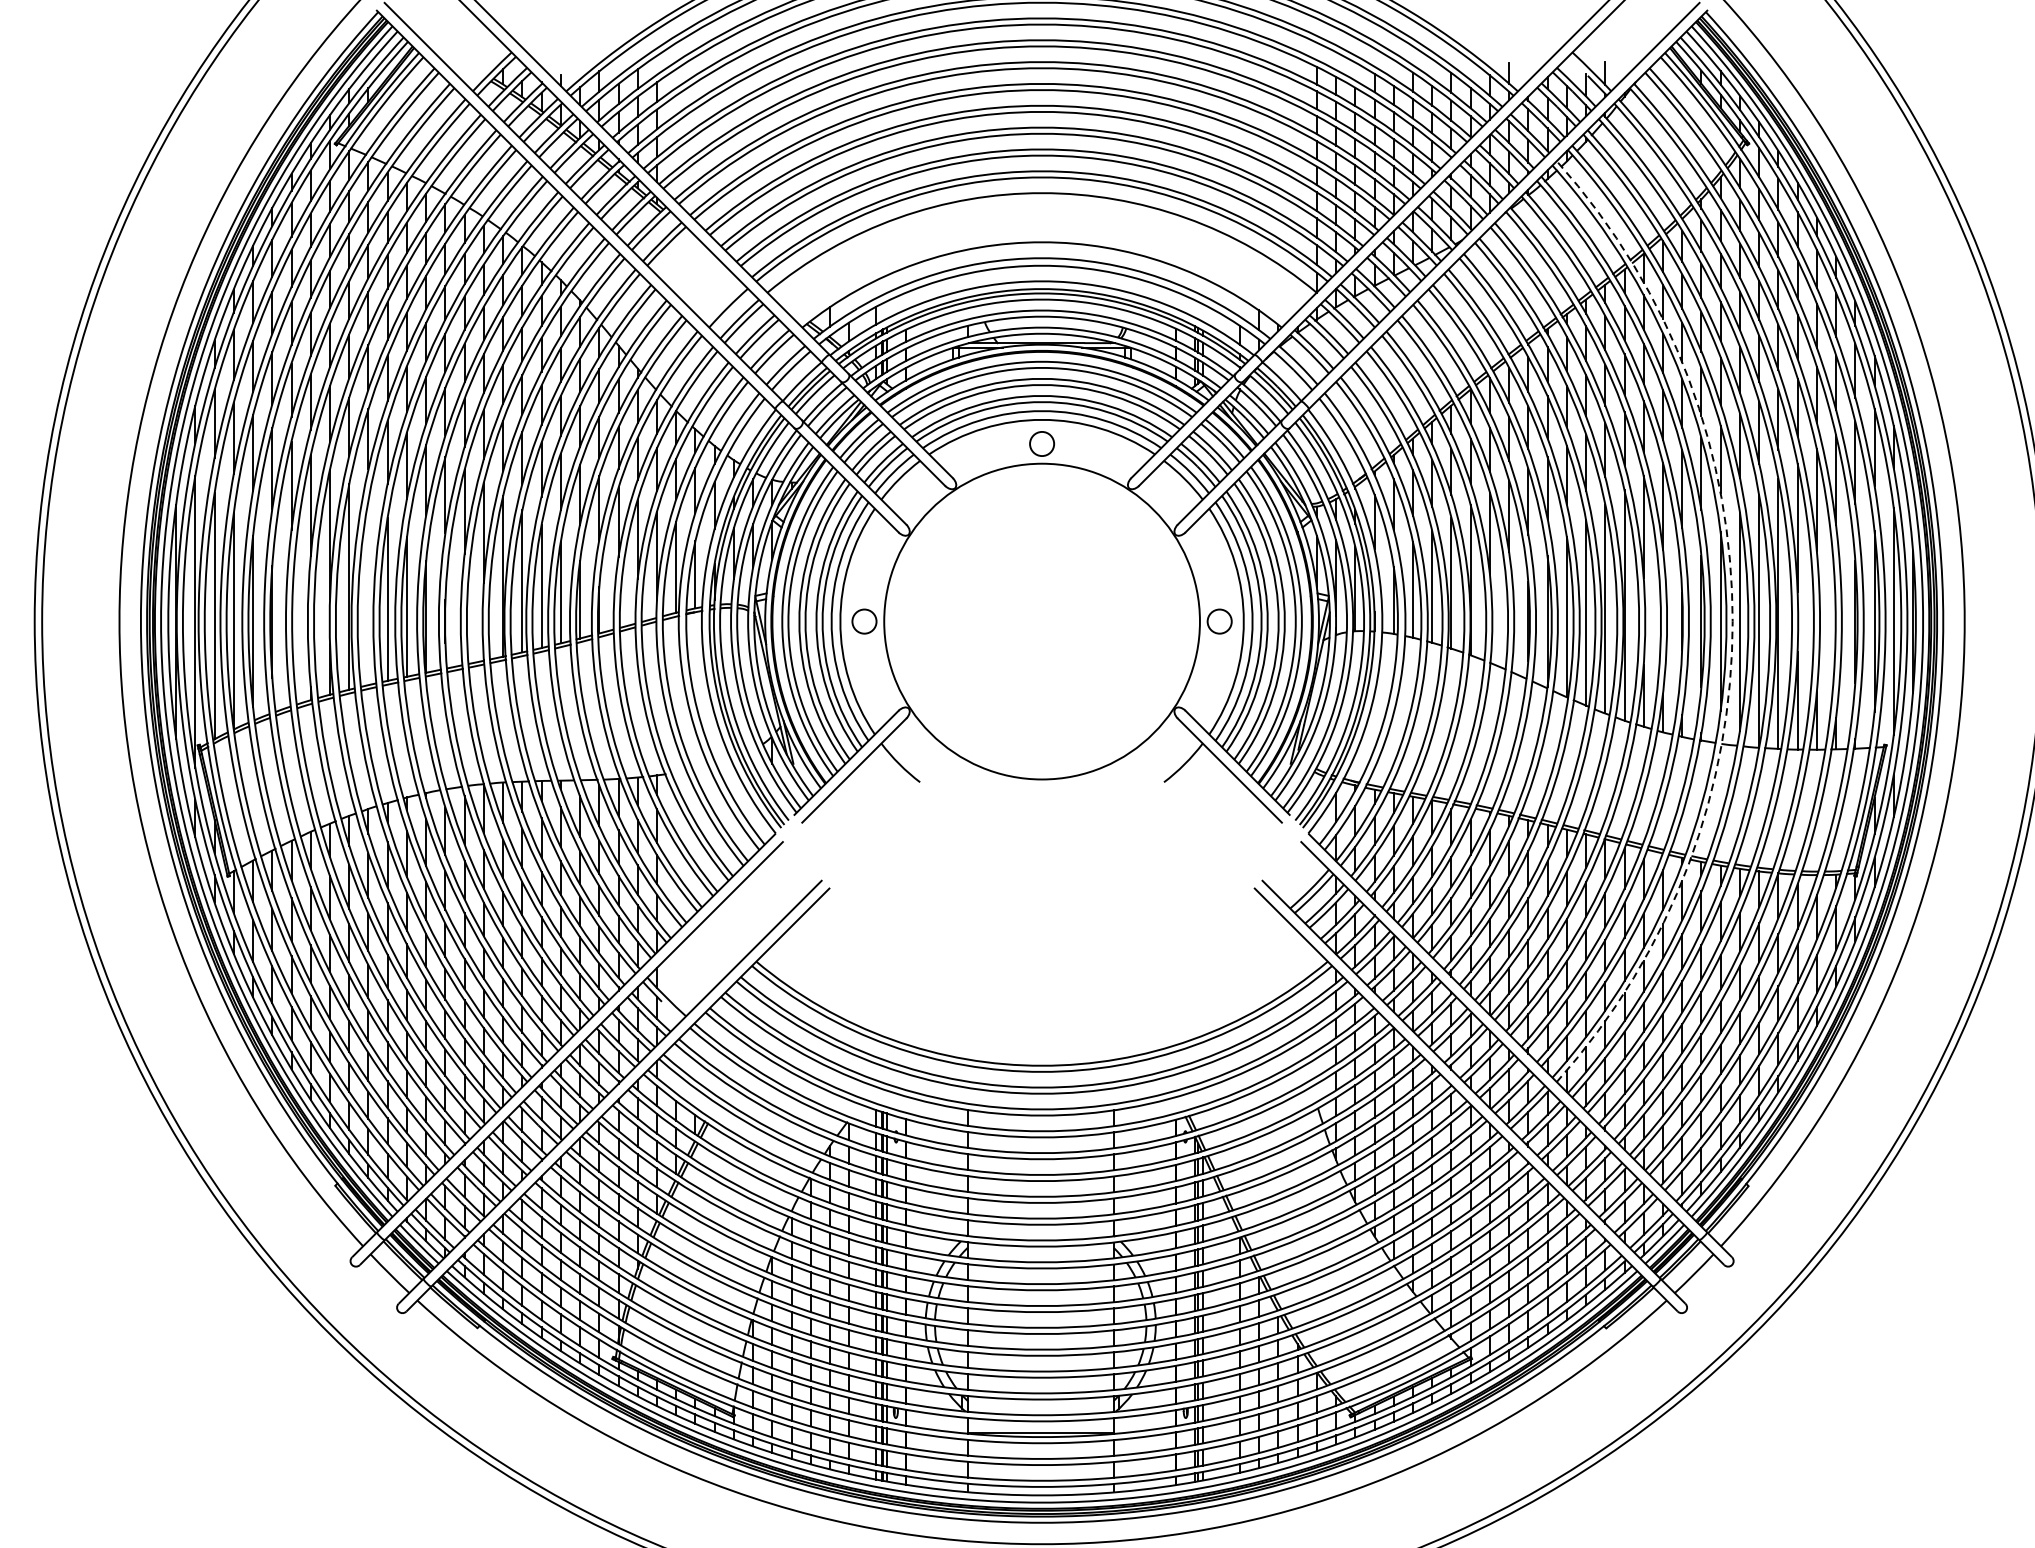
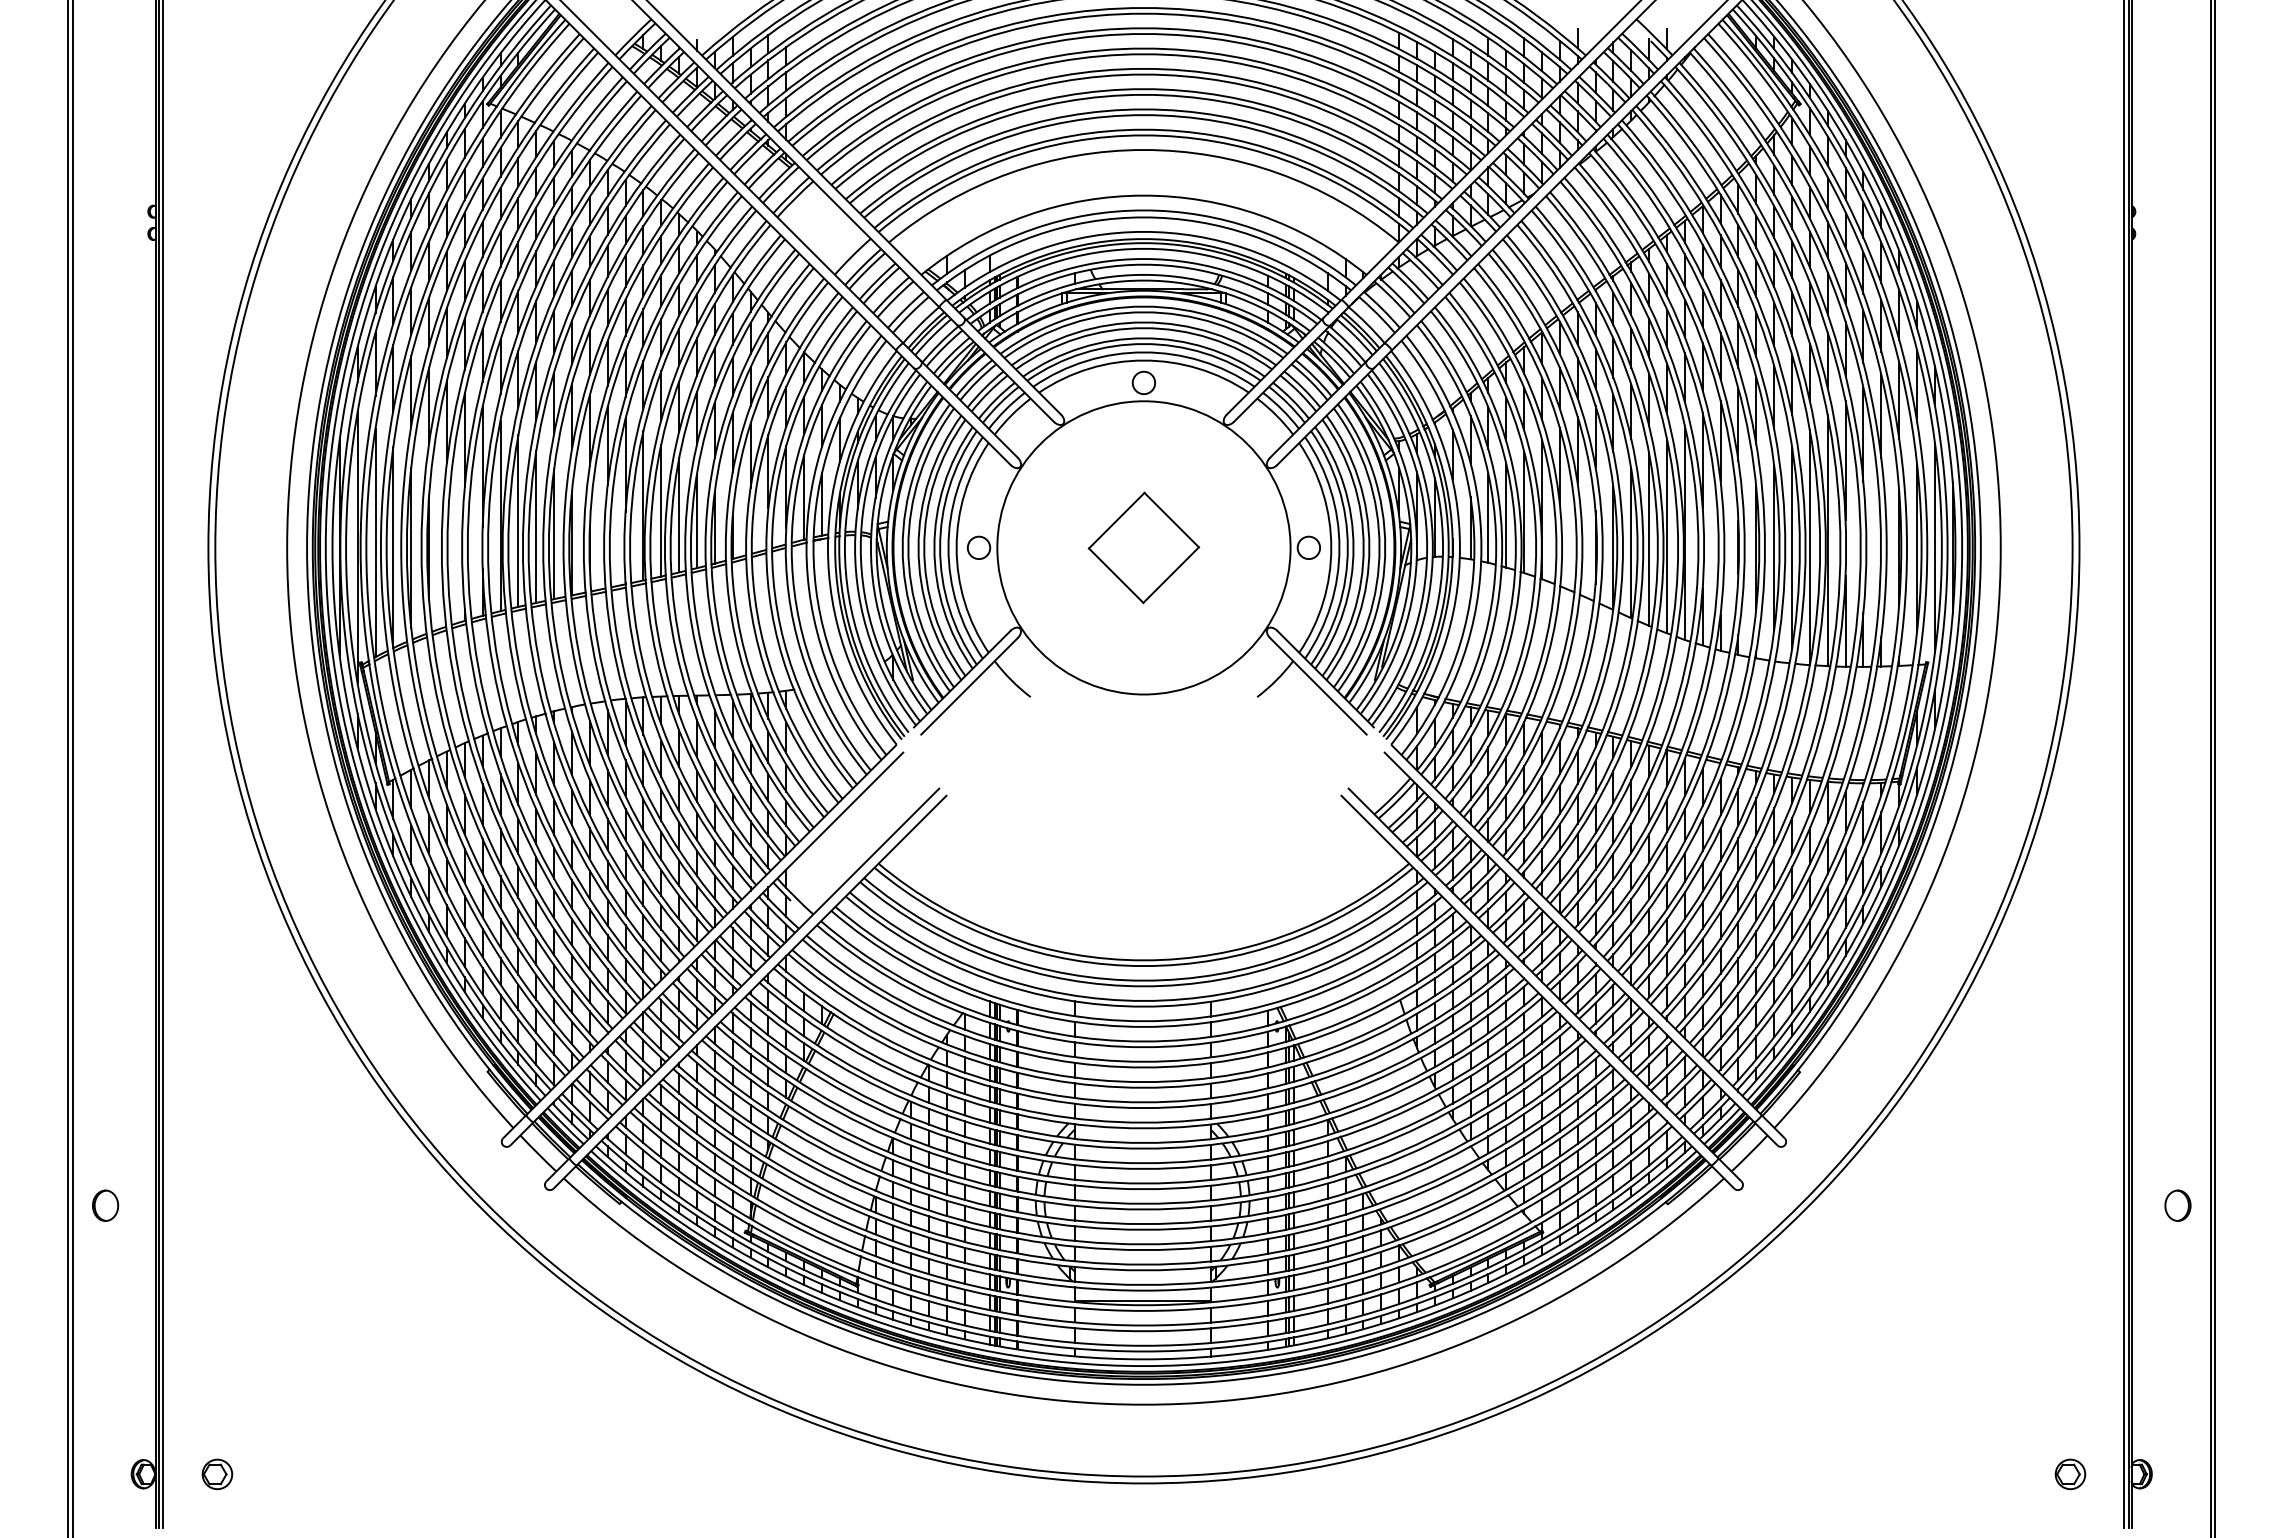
line: (368, 592) -> (518, 520), added
part: (1041, 621) -> (1143, 547), added
arc: (1732, 621) -> (1785, 547), dashed -> solid

